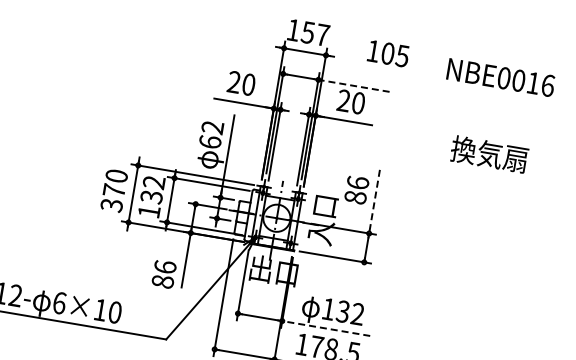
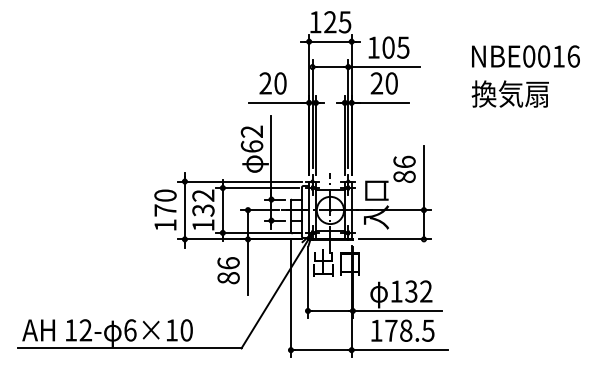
text: (315, 34) -> (337, 22), 157 -> 125
text: (387, 53) -> (388, 47), moved
text: (500, 77) -> (525, 56), moved
line: (353, 86) -> (383, 67), dashed -> solid
text: (488, 153) -> (509, 93), moved
line: (373, 202) -> (423, 178), dashed -> solid
text: (111, 205) -> (165, 225), 370 -> 170
text: (164, 274) -> (228, 270), moved
line: (326, 328) -> (397, 310), dashed -> solid

